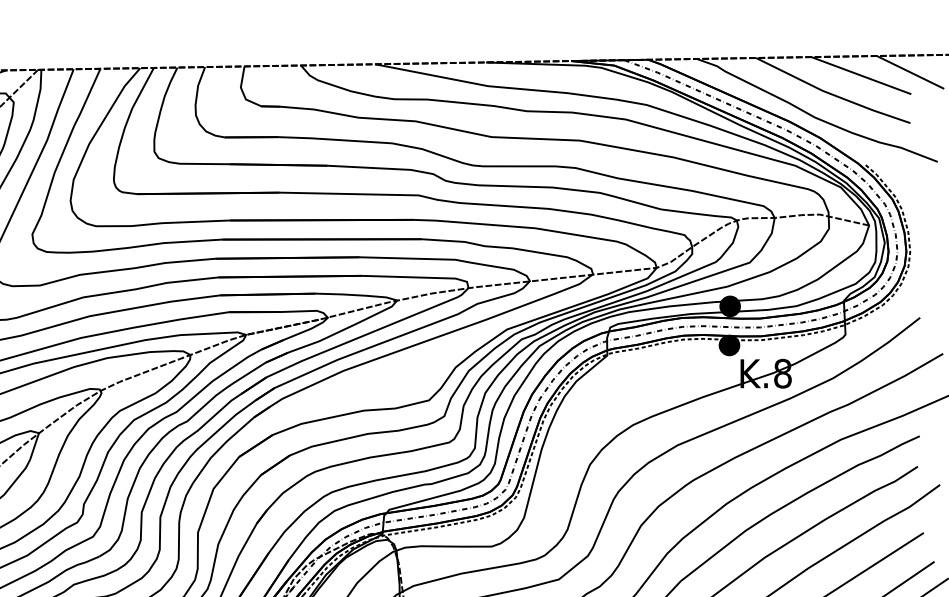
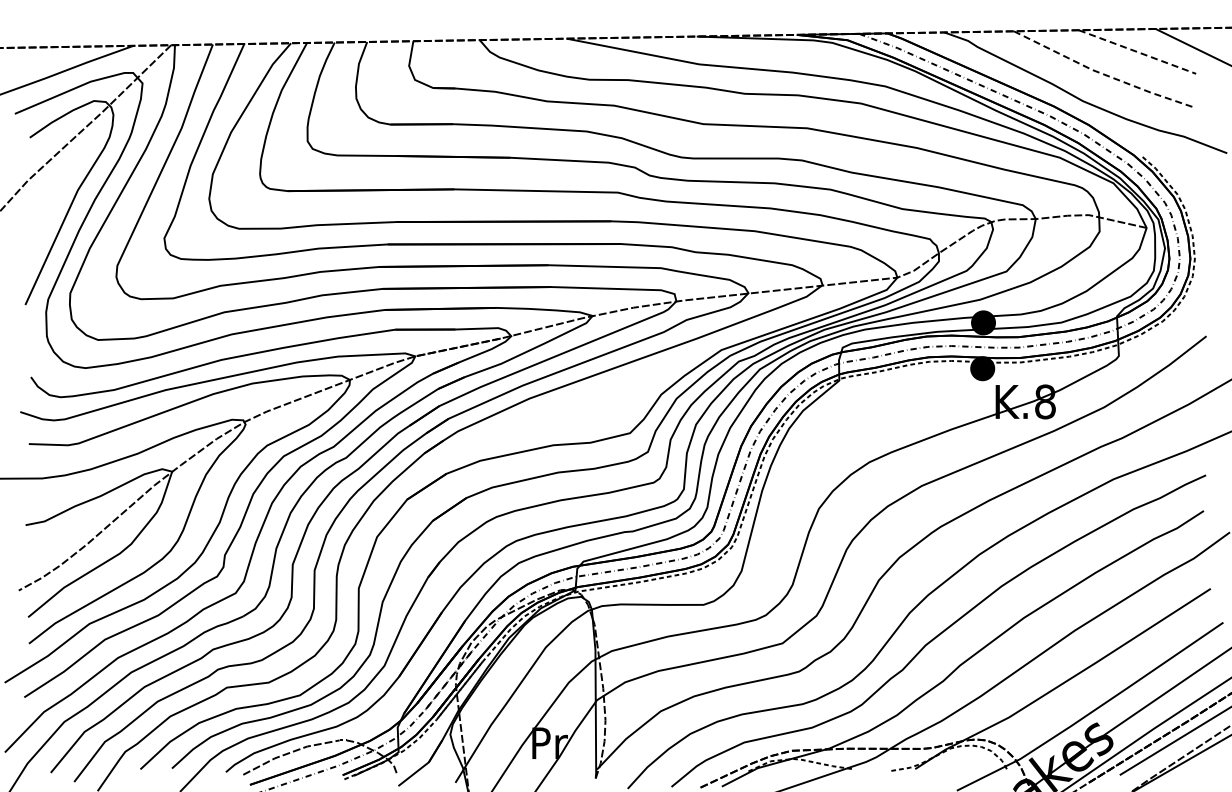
line: (861, 76) -> (1137, 52), solid -> dashed
line: (831, 93) -> (1102, 73), solid -> dashed

